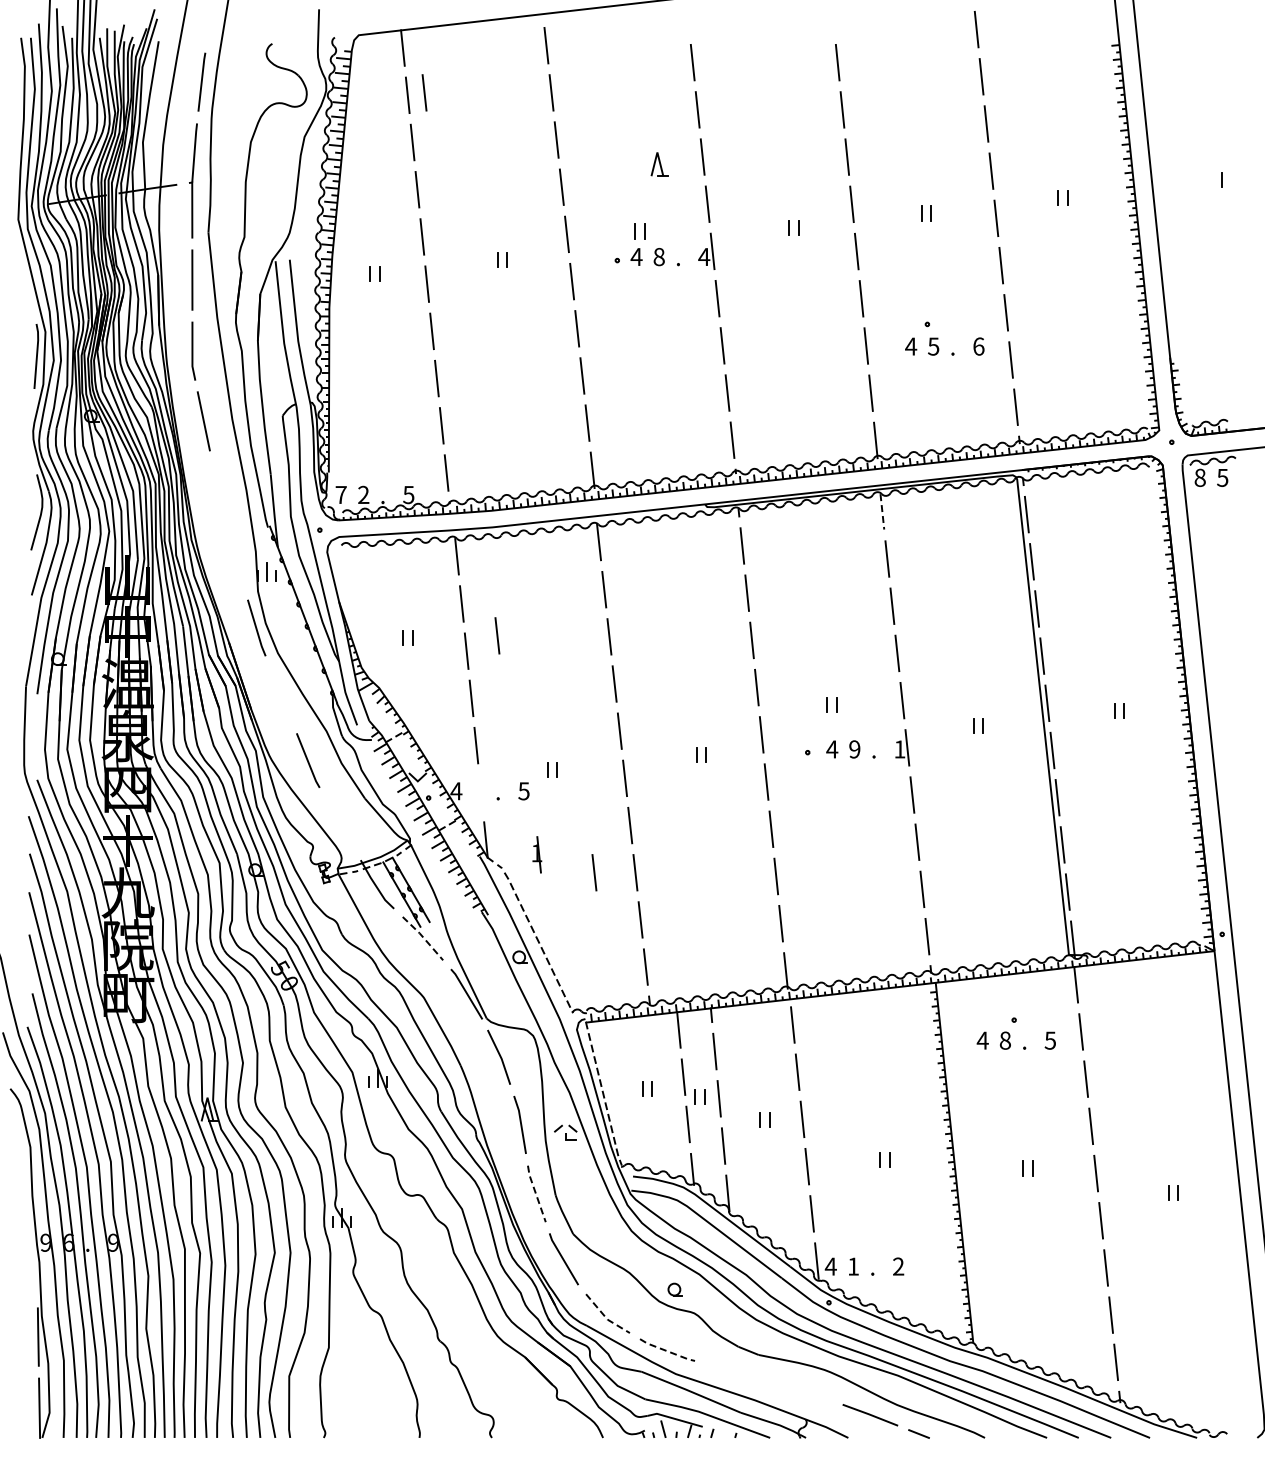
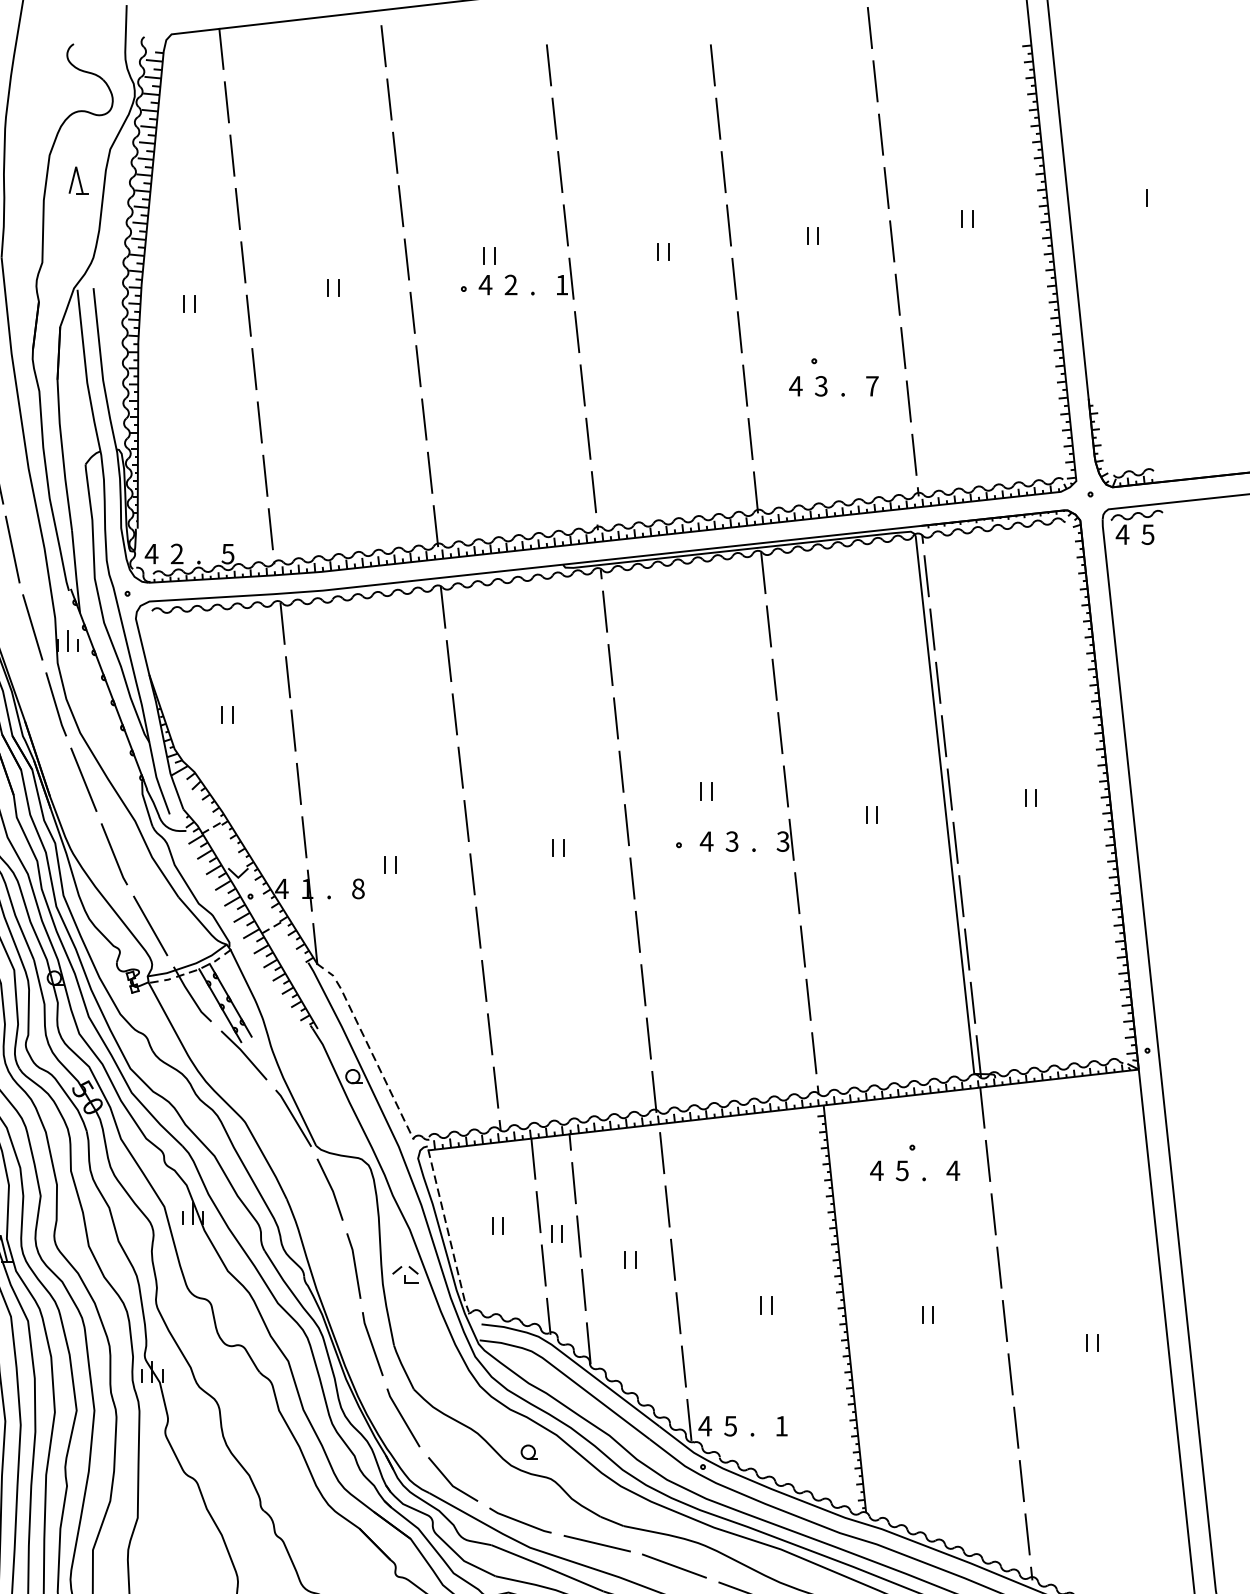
line: (424, 92) -> (245, 99), removed
part: (659, 164) -> (78, 180), moved
text: (658, 256) -> (510, 284), 8 -> 2
text: (704, 256) -> (562, 284), 4 -> 1
text: (933, 345) -> (821, 385), 5 -> 3
text: (978, 346) -> (872, 386), 6 -> 7
text: (1200, 477) -> (1122, 534), 8 -> 4
line: (218, 491) -> (12, 550), added
text: (341, 494) -> (152, 553), 7 -> 4
line: (882, 511) -> (763, 572), dashed -> solid
line: (235, 559) -> (32, 626), added
line: (497, 635) -> (328, 712), removed
line: (281, 694) -> (84, 779), added
text: (854, 749) -> (731, 841), 9 -> 3
text: (899, 749) -> (782, 841), 1 -> 3
text: (523, 791) -> (357, 889), 5 -> 8
line: (339, 823) -> (149, 925), added
part: (537, 854) -> (307, 890), moved
line: (594, 872) -> (437, 980), removed
line: (423, 937) -> (244, 1054), dashed -> solid
text: (1004, 1040) -> (901, 1170), 8 -> 5
text: (1050, 1040) -> (953, 1170), 5 -> 4
line: (536, 1194) -> (372, 1344), dashed -> solid
text: (852, 1266) -> (729, 1426), 1 -> 5
text: (898, 1266) -> (781, 1426), 2 -> 1
line: (605, 1317) -> (450, 1483), dashed -> solid
line: (667, 1351) -> (520, 1522), dashed -> solid
line: (735, 1370) -> (597, 1543), added
line: (803, 1390) -> (674, 1566), added

